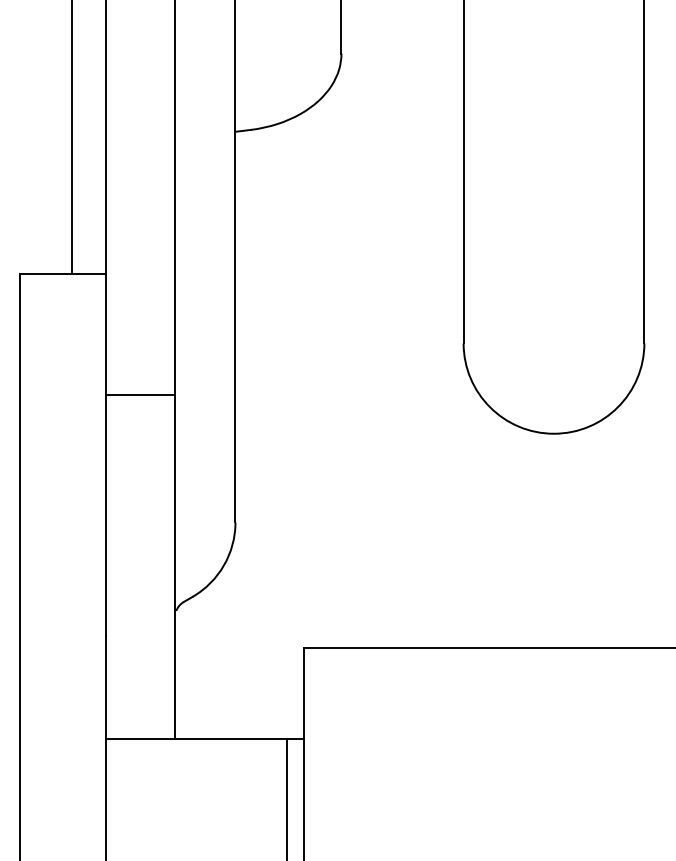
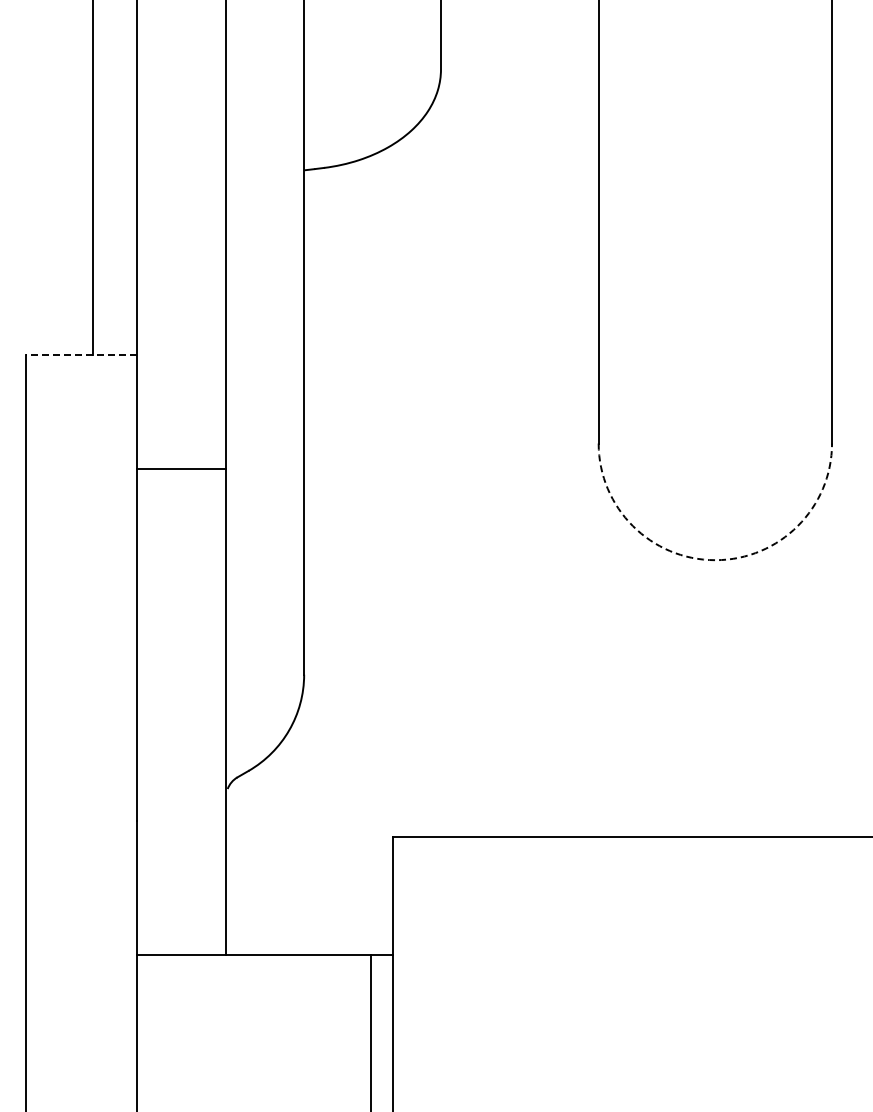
line: (63, 274) -> (81, 354), solid -> dashed
line: (140, 395) -> (181, 469), moved
arc: (554, 433) -> (715, 560), solid -> dashed

